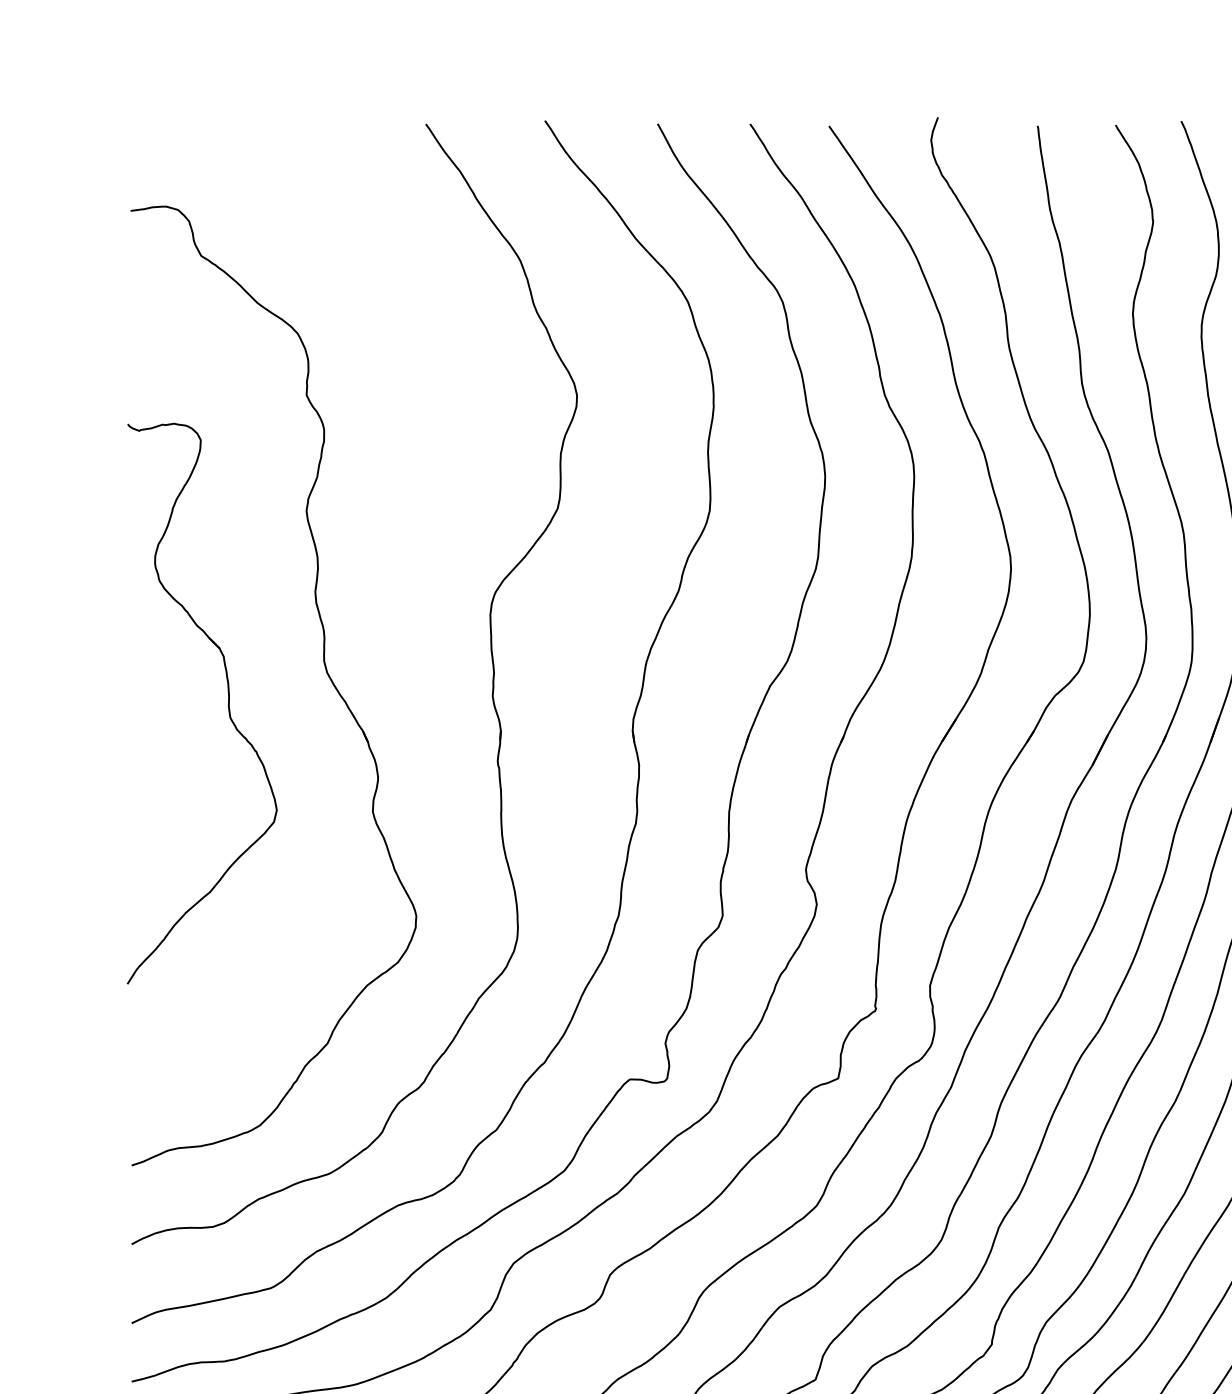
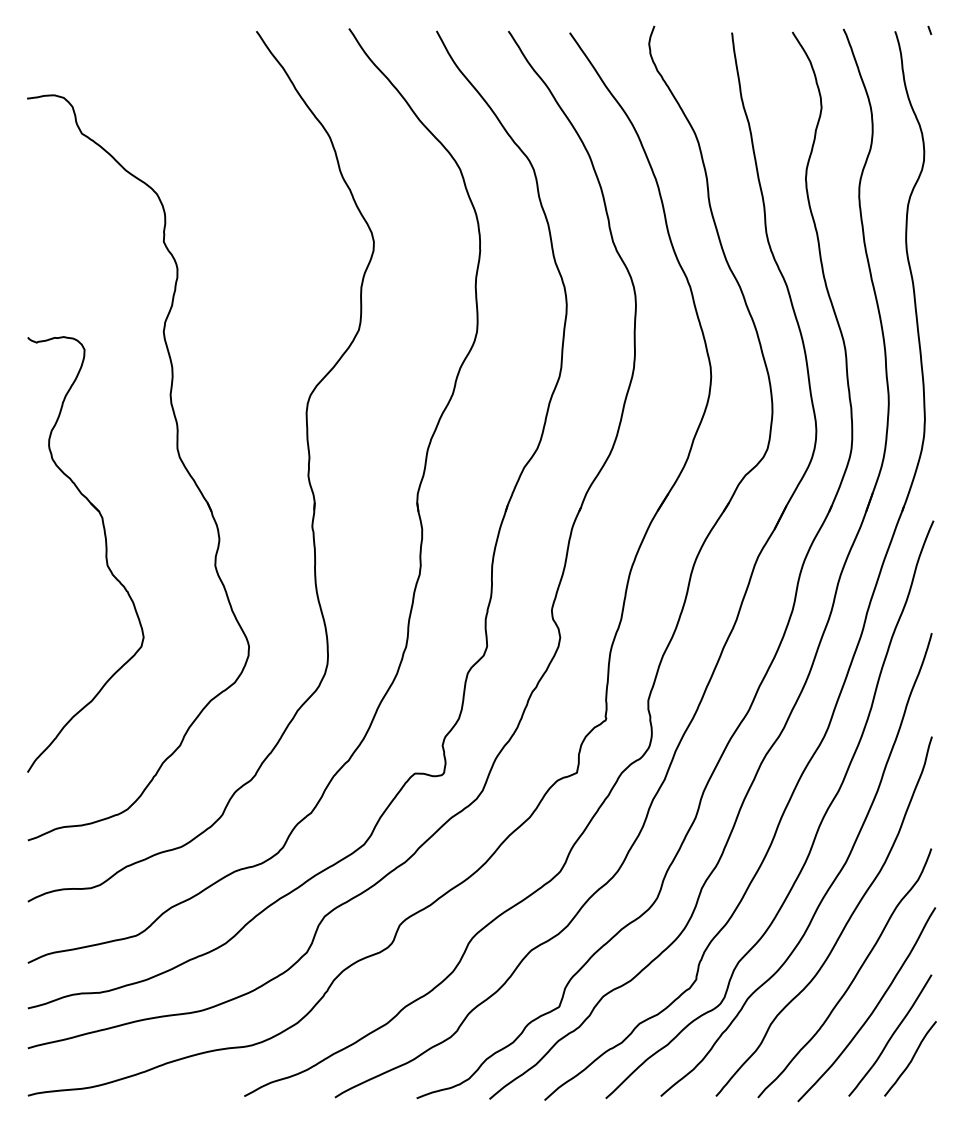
part: (227, 703) -> (105, 554), moved

